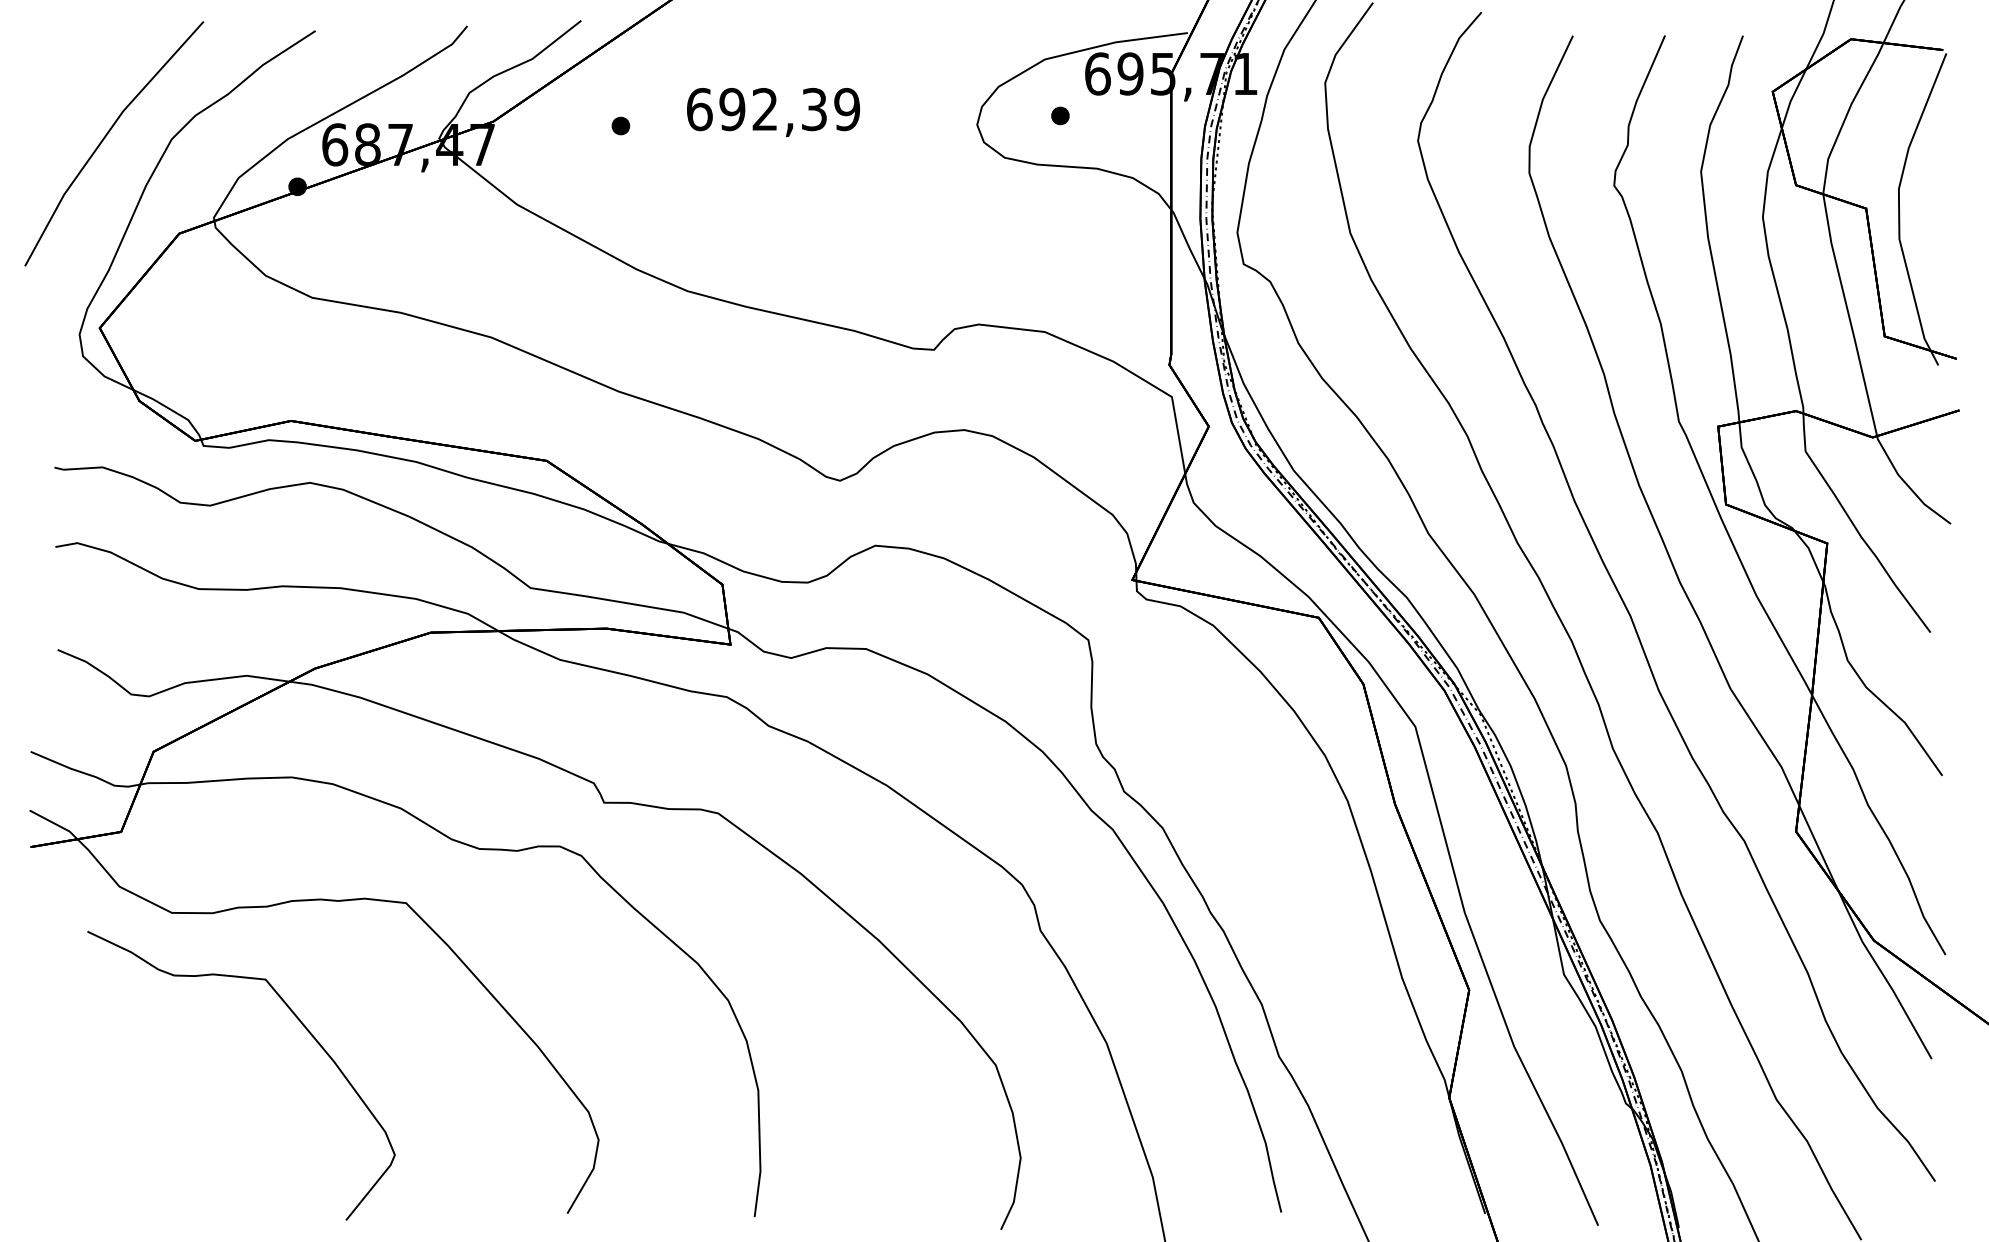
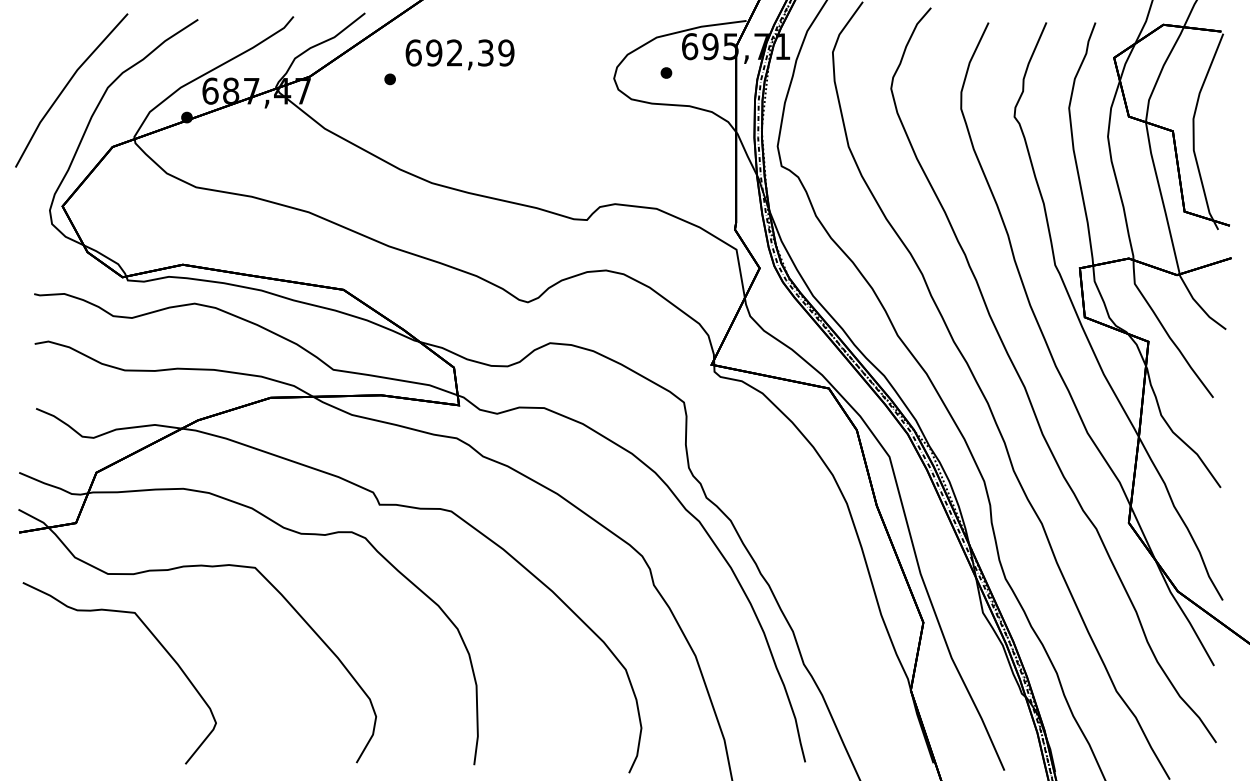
text: (772, 111) -> (459, 54), moved
curve: (298, 1021) -> (155, 639), moved

